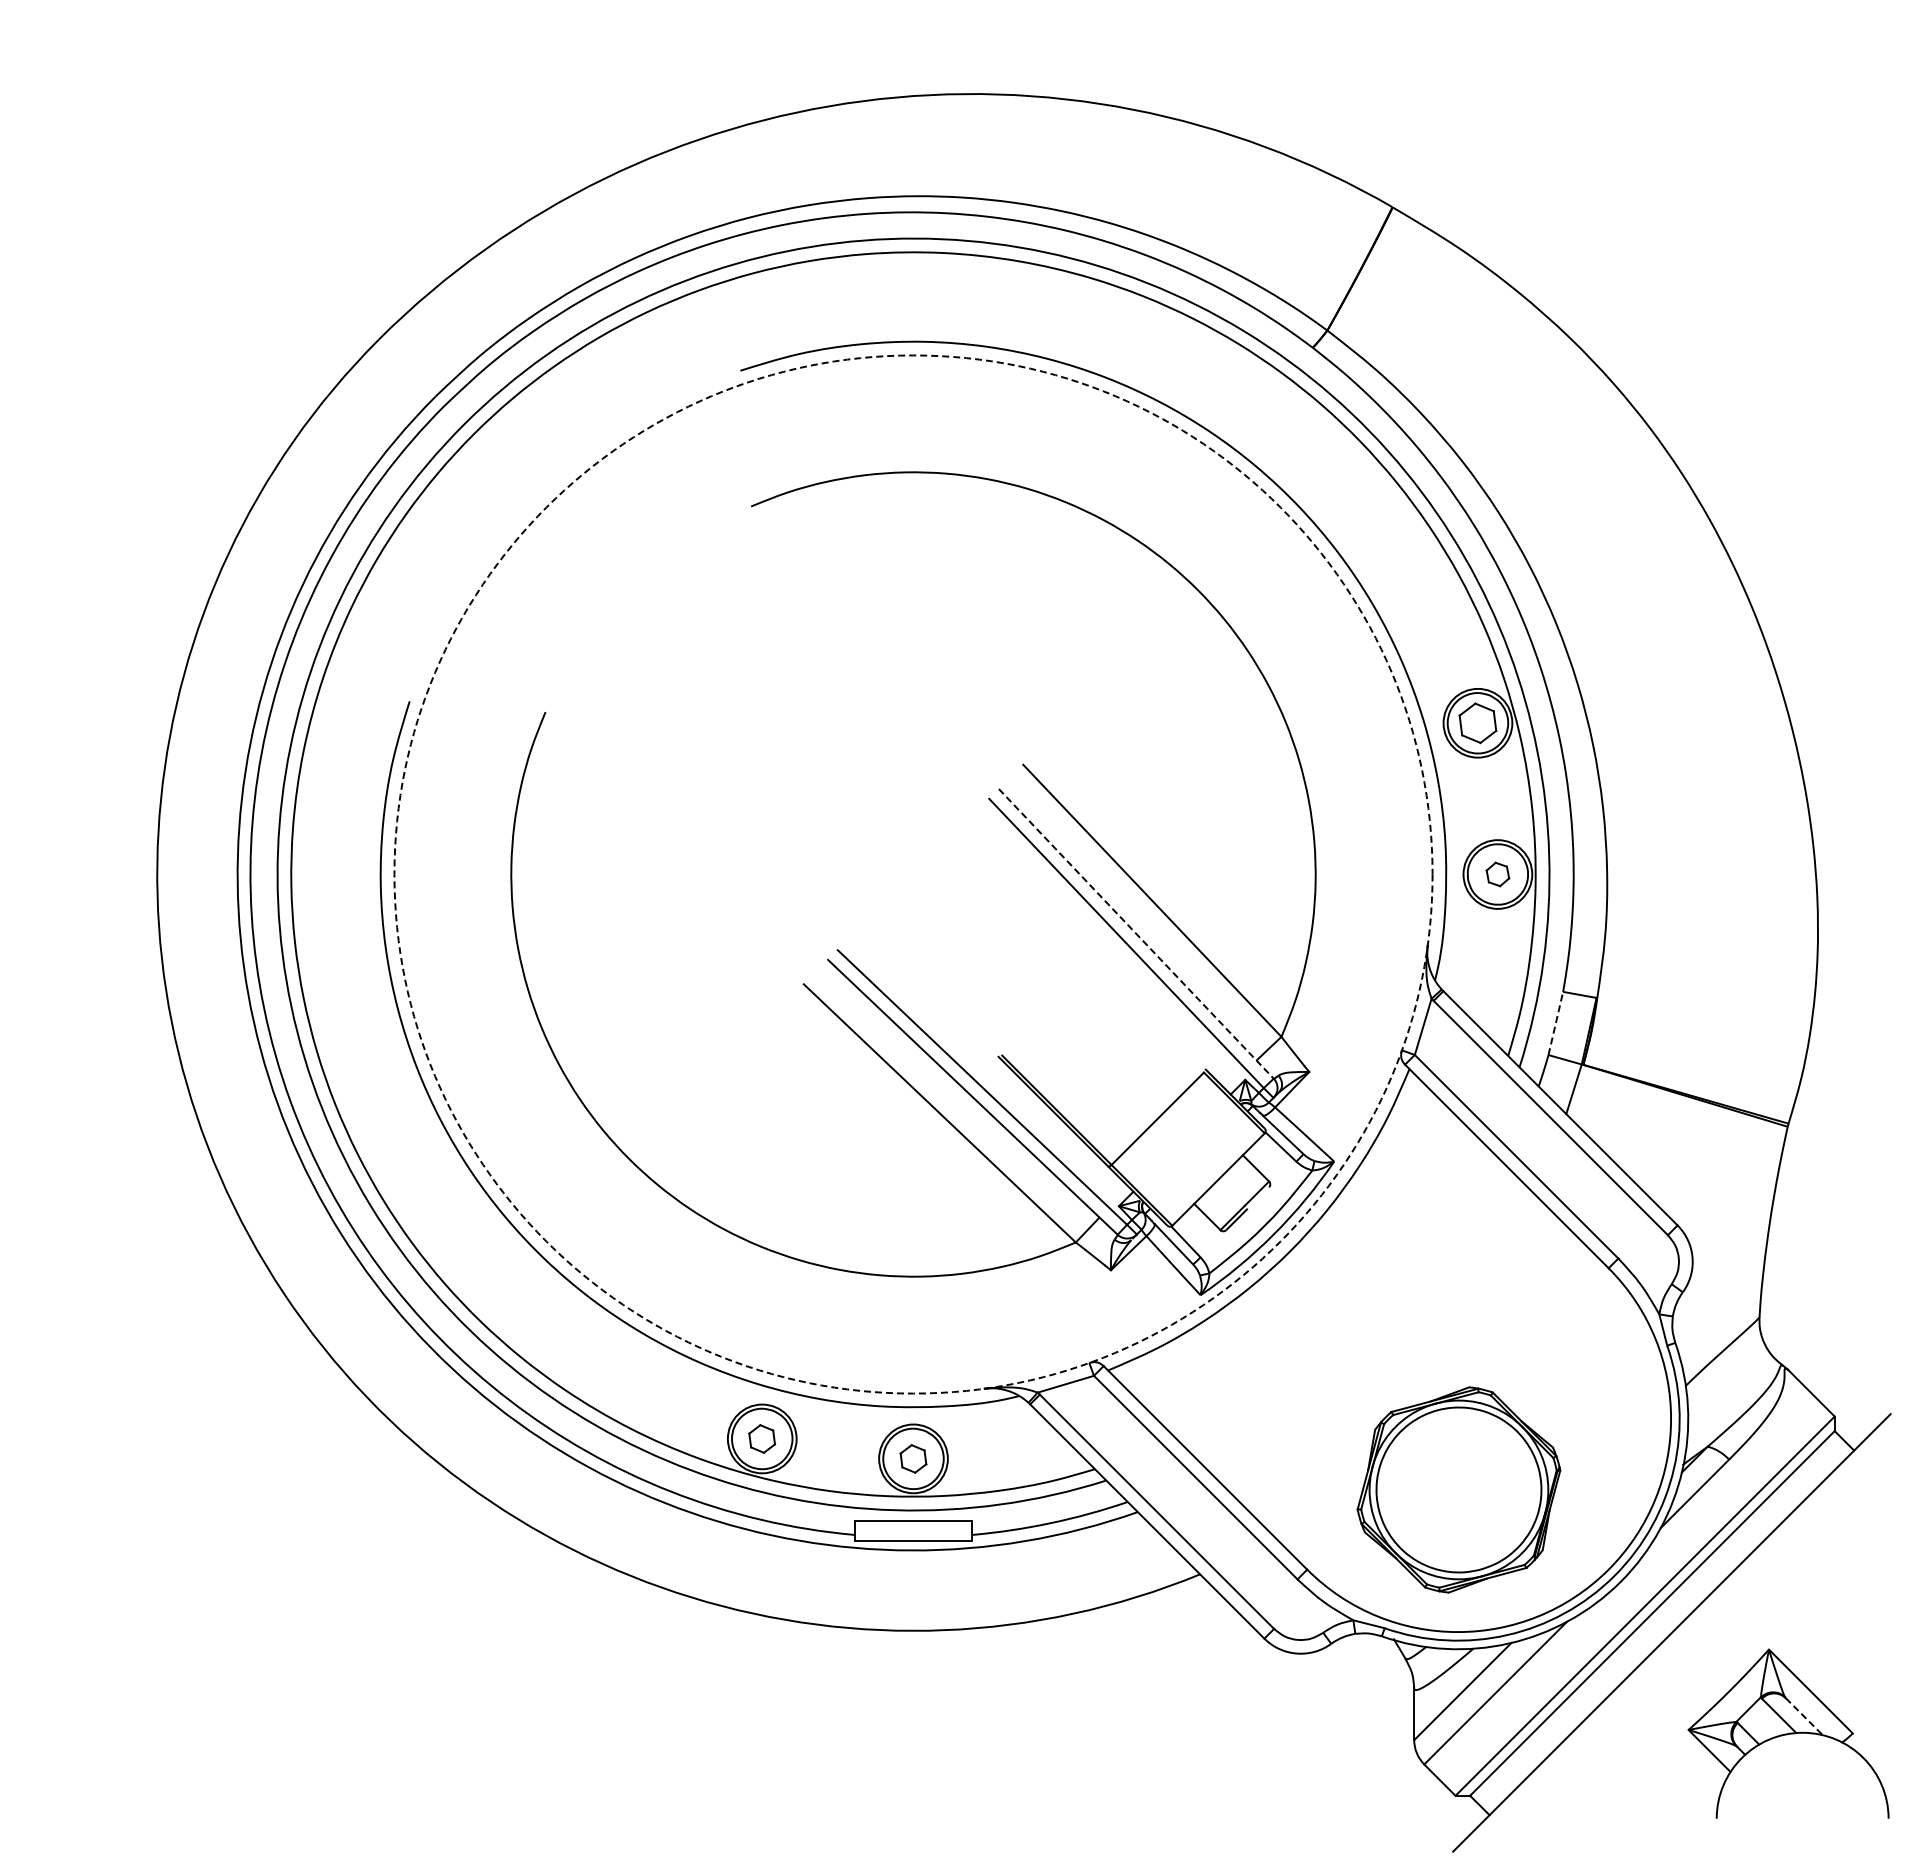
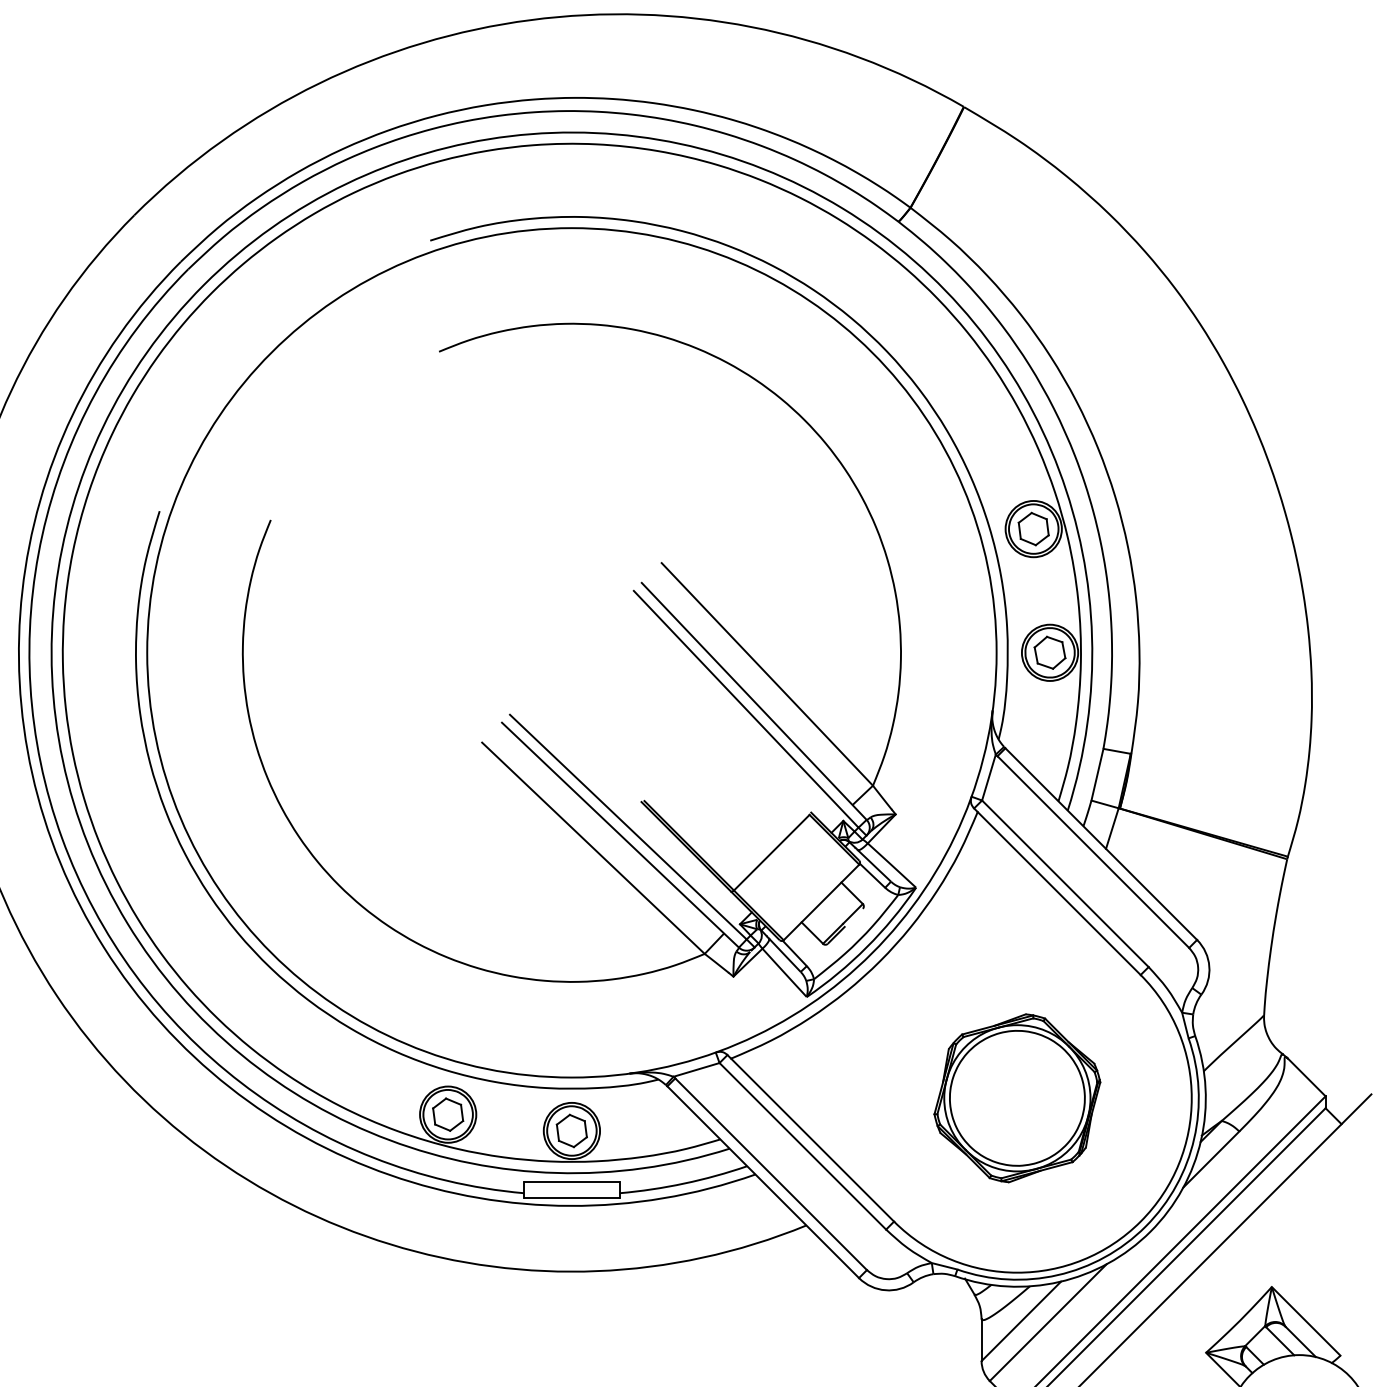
circle: (913, 874) -> (571, 652), dashed -> solid
part: (1497, 874) -> (1049, 652), size x1.67
line: (1136, 933) -> (754, 701), dashed -> solid
line: (1555, 1023) -> (1097, 774), dashed -> solid
part: (761, 1438) -> (447, 1114), size x1.43
part: (913, 1458) -> (571, 1130), size x1.43
part: (1458, 1489) -> (1017, 1097), moved
line: (1804, 1717) -> (1300, 1342), dashed -> solid

